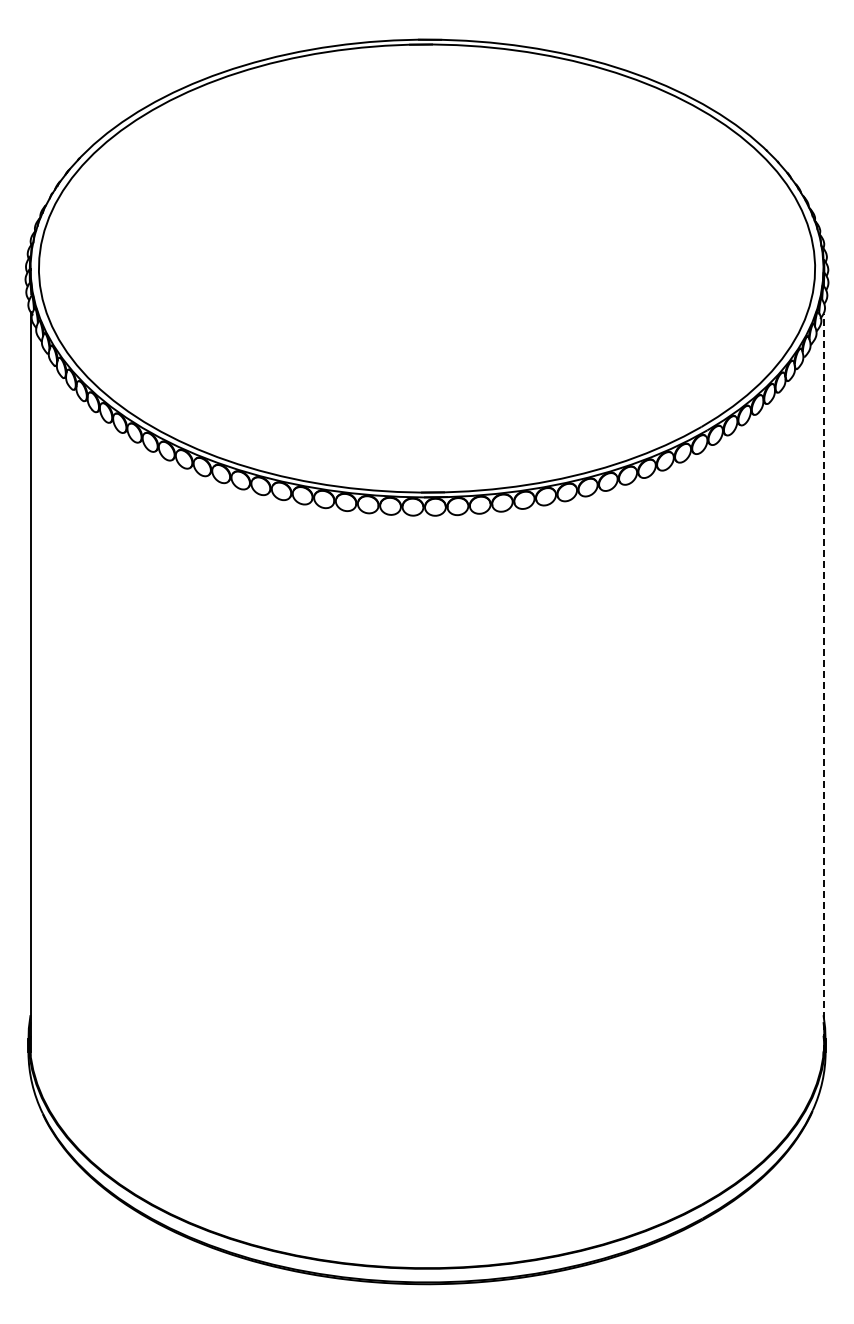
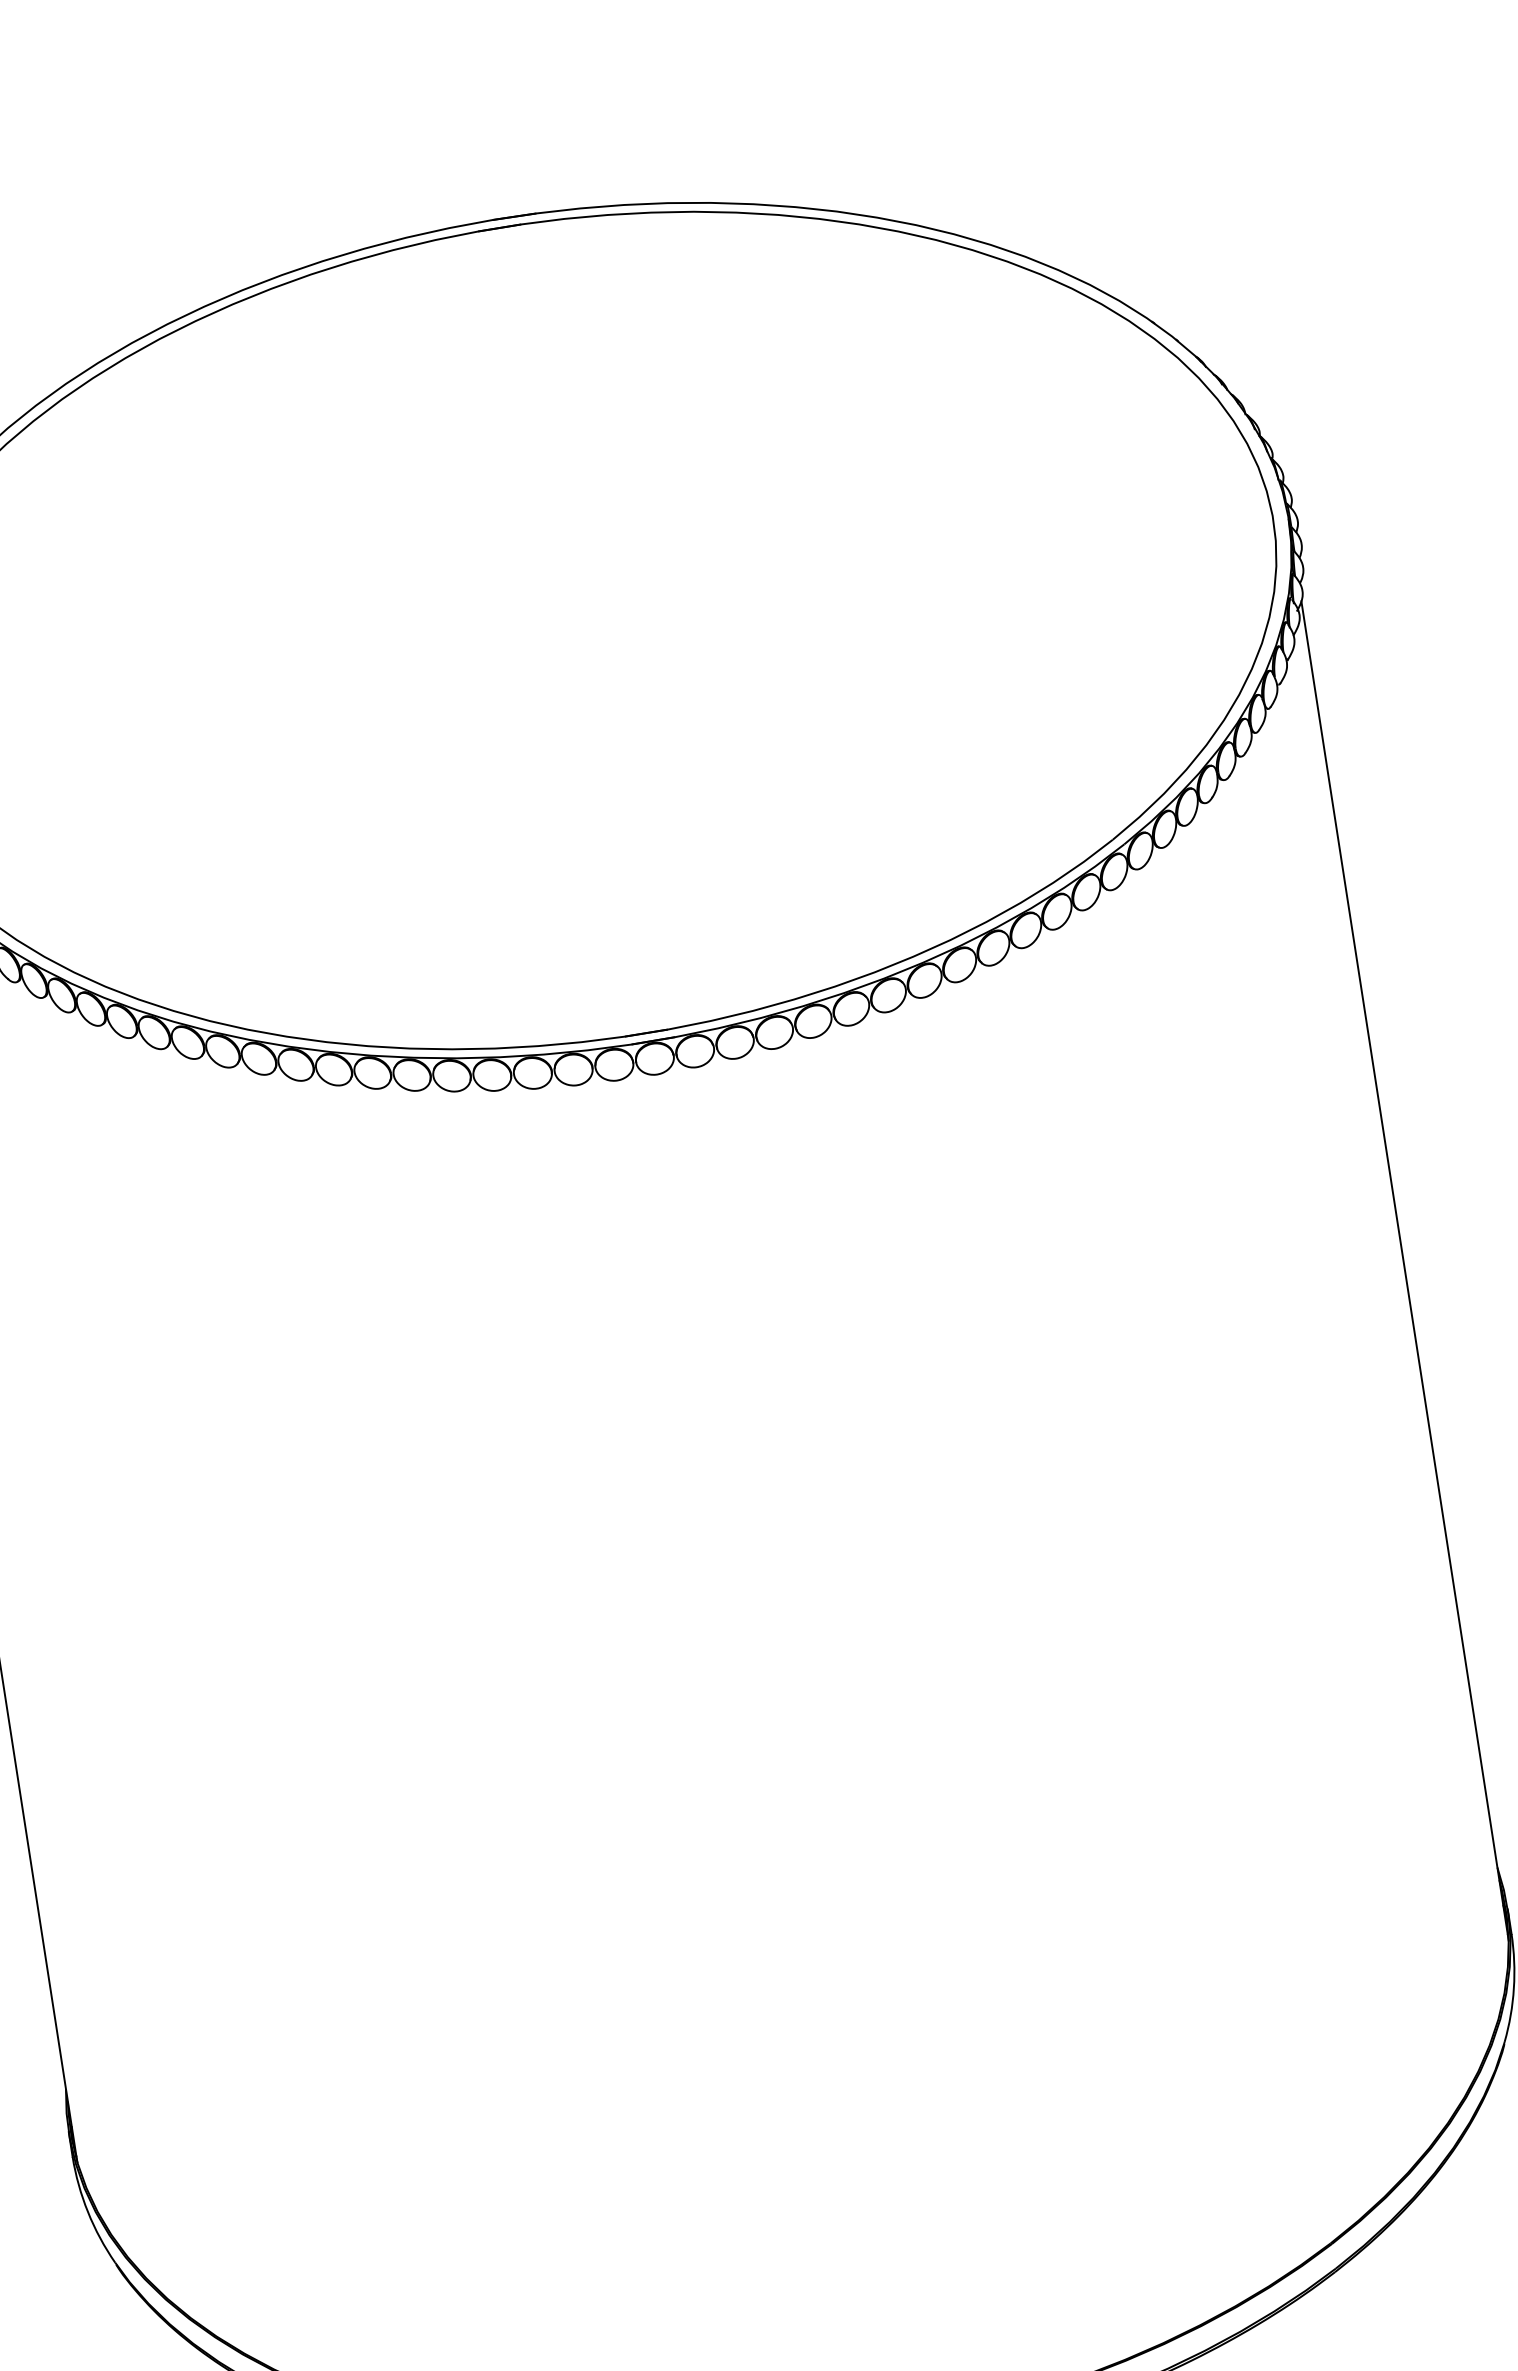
line: (823, 682) -> (1404, 1266), dashed -> solid

